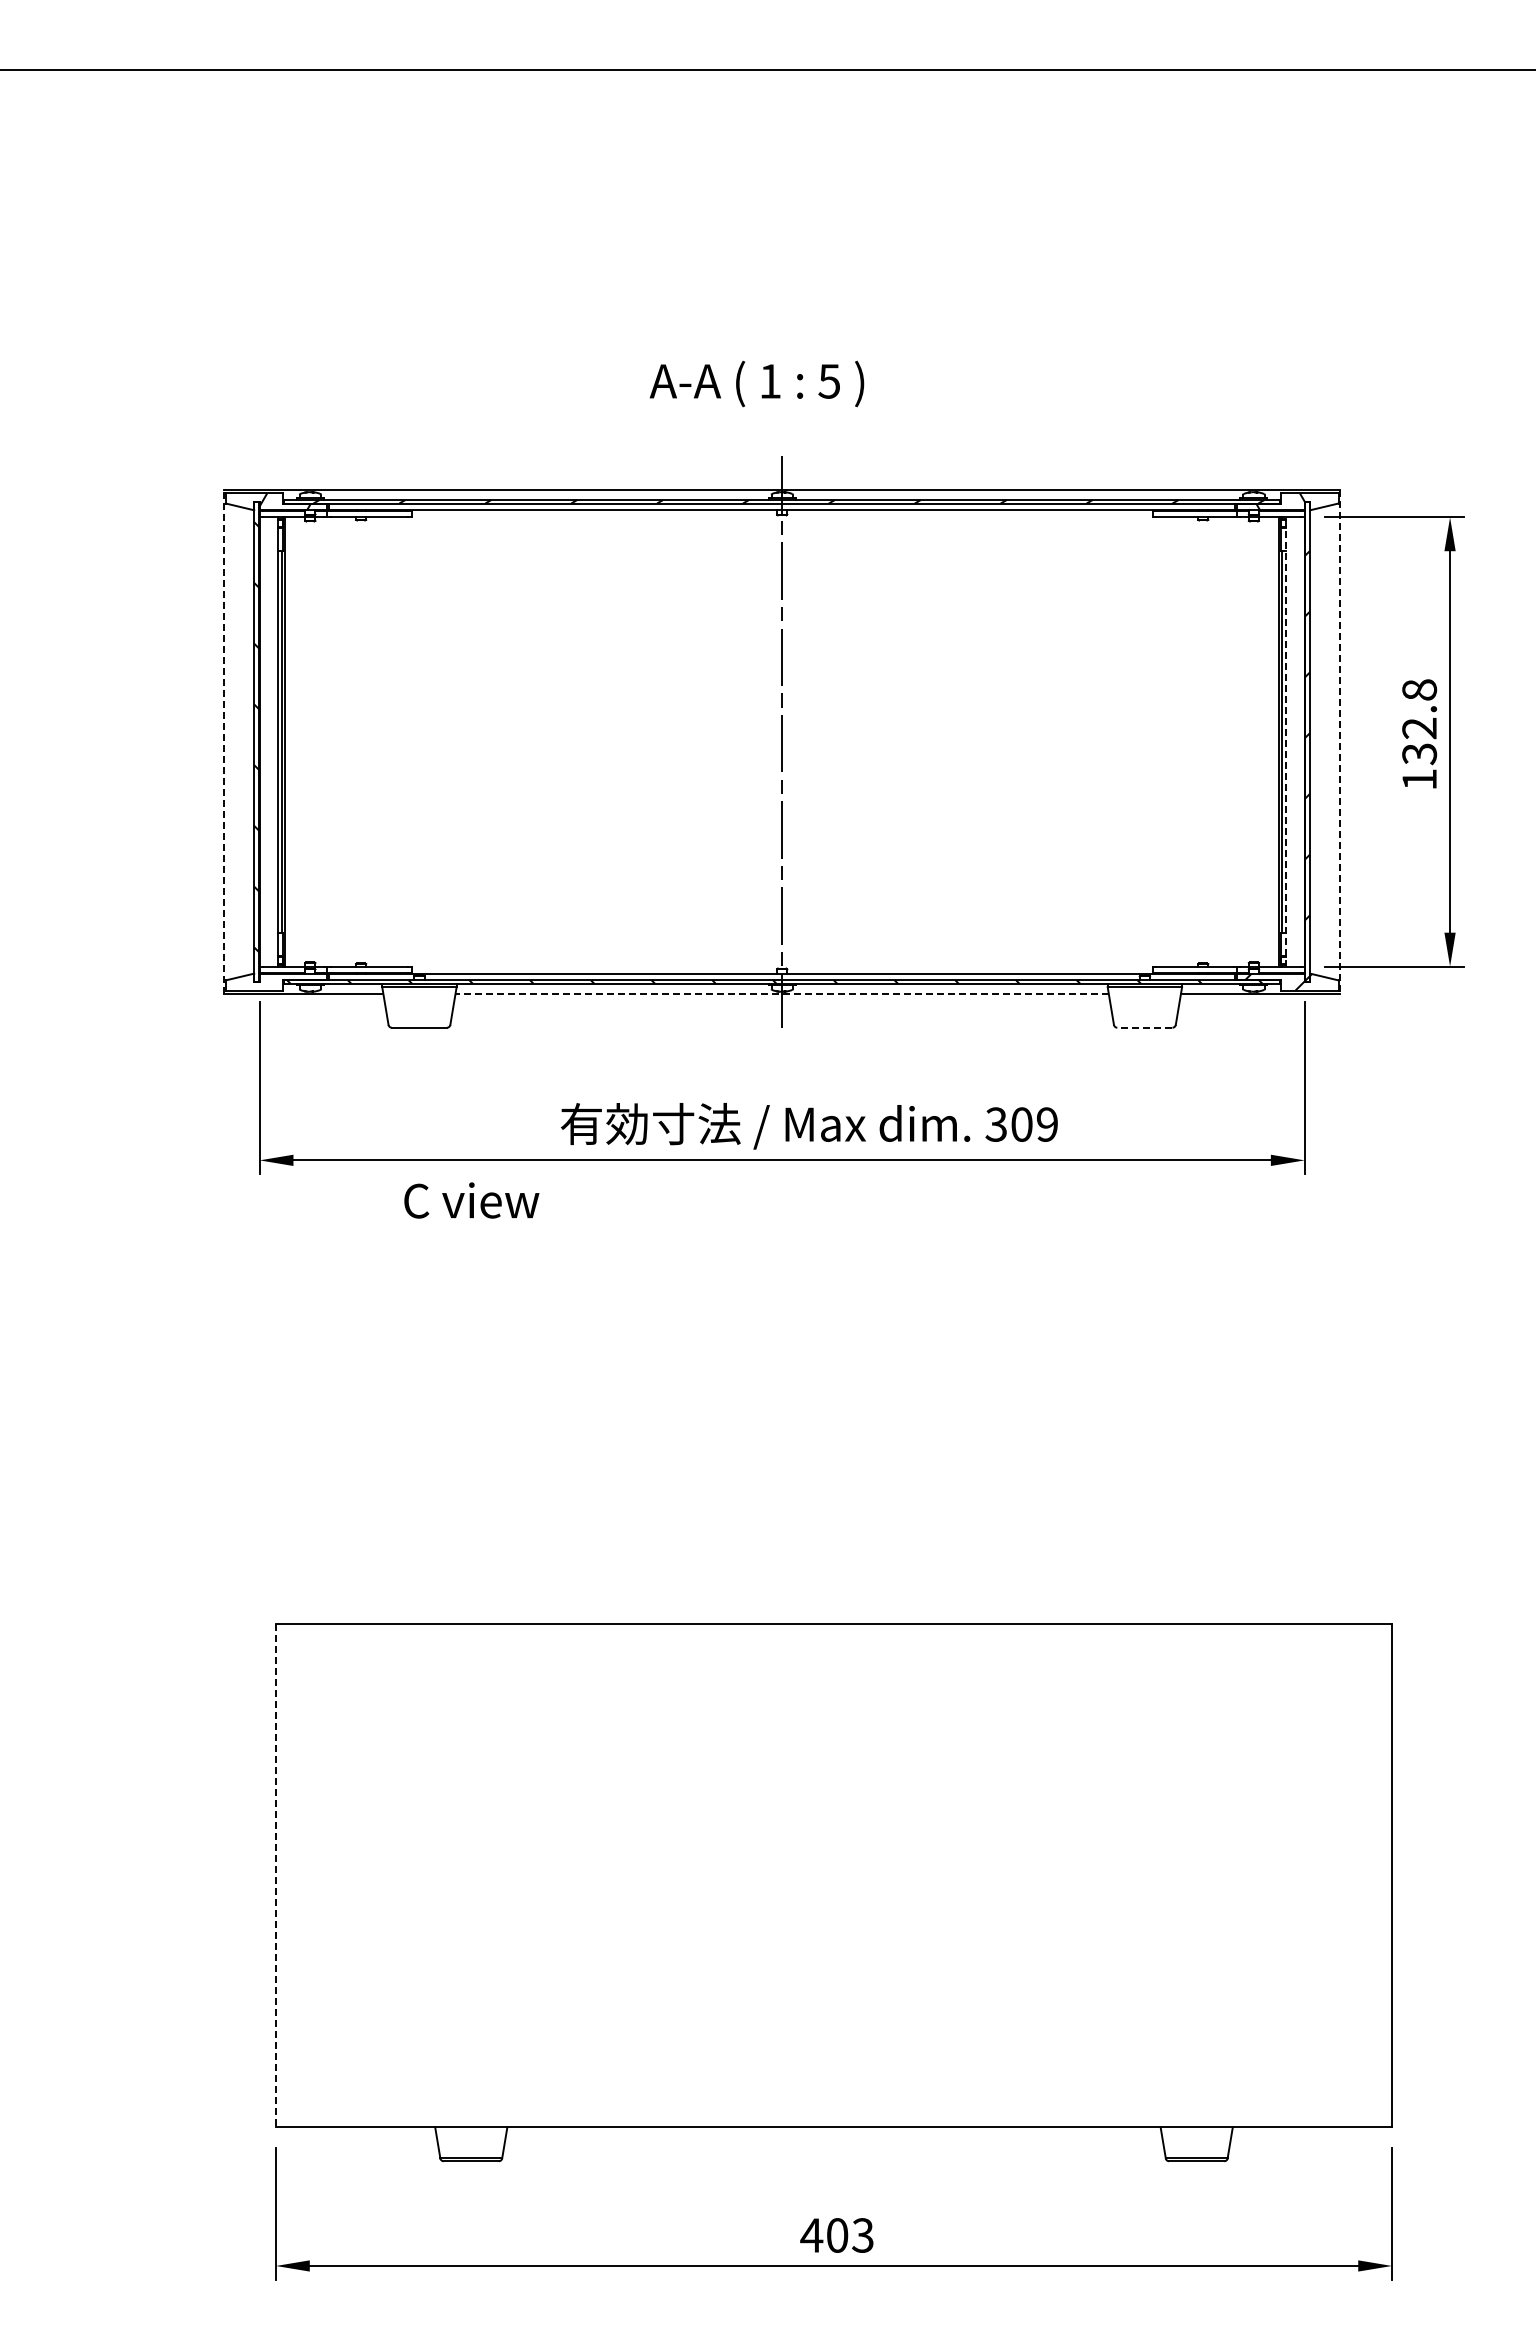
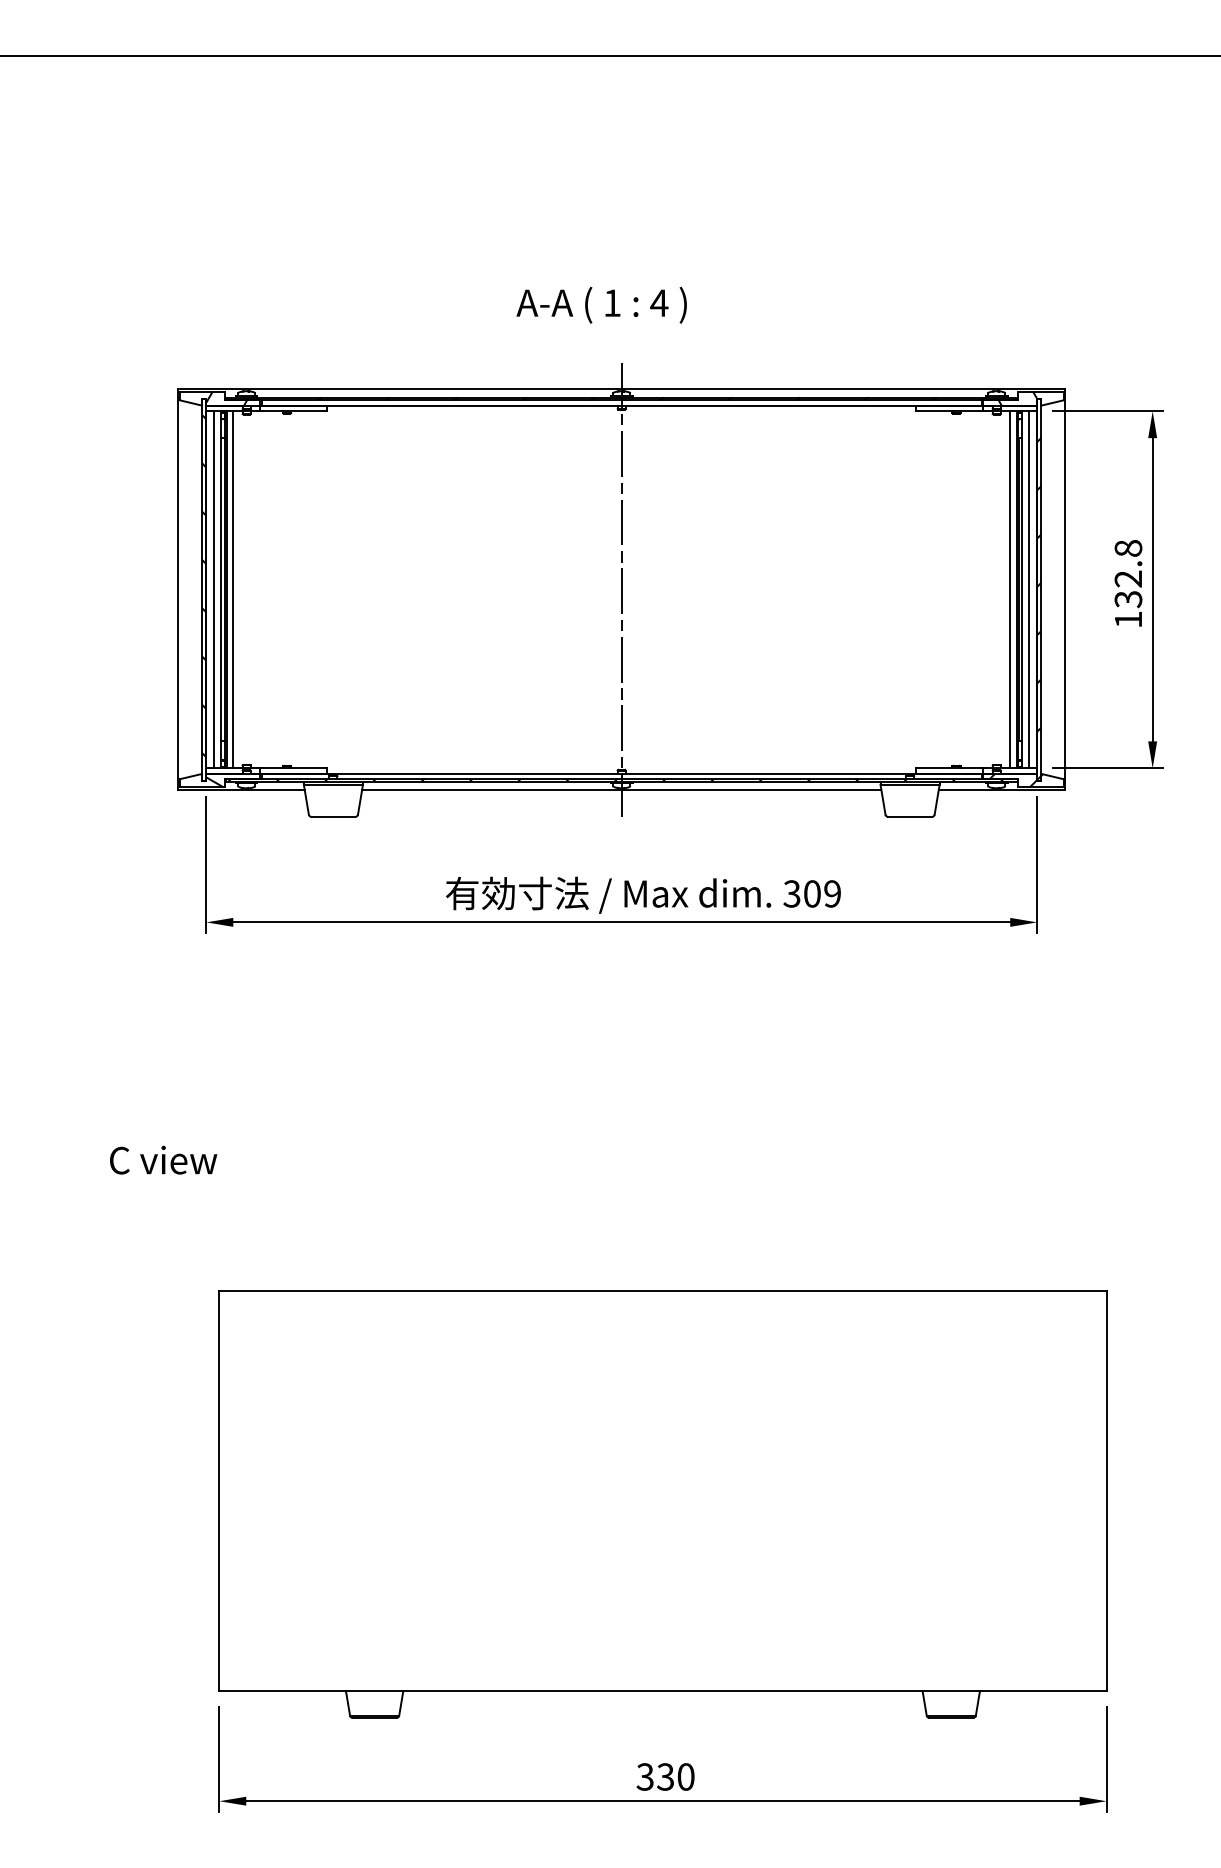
text: (828, 381) -> (658, 303), 5 -> 4
line: (224, 741) -> (178, 589), dashed -> solid
line: (269, 741) -> (214, 589), added
line: (293, 741) -> (233, 589), added
line: (1270, 741) -> (1009, 589), added
line: (1286, 741) -> (1022, 589), dashed -> solid
line: (1294, 741) -> (1029, 589), added
line: (1340, 741) -> (1065, 589), dashed -> solid
hatch: (266, 982) -> (211, 780), added
line: (782, 993) -> (622, 789), dashed -> solid
line: (1144, 1027) -> (909, 816), dashed -> solid
text: (471, 1200) -> (163, 1160), moved
line: (275, 1875) -> (219, 1490), dashed -> solid
text: (836, 2235) -> (664, 1776), 403 -> 330

